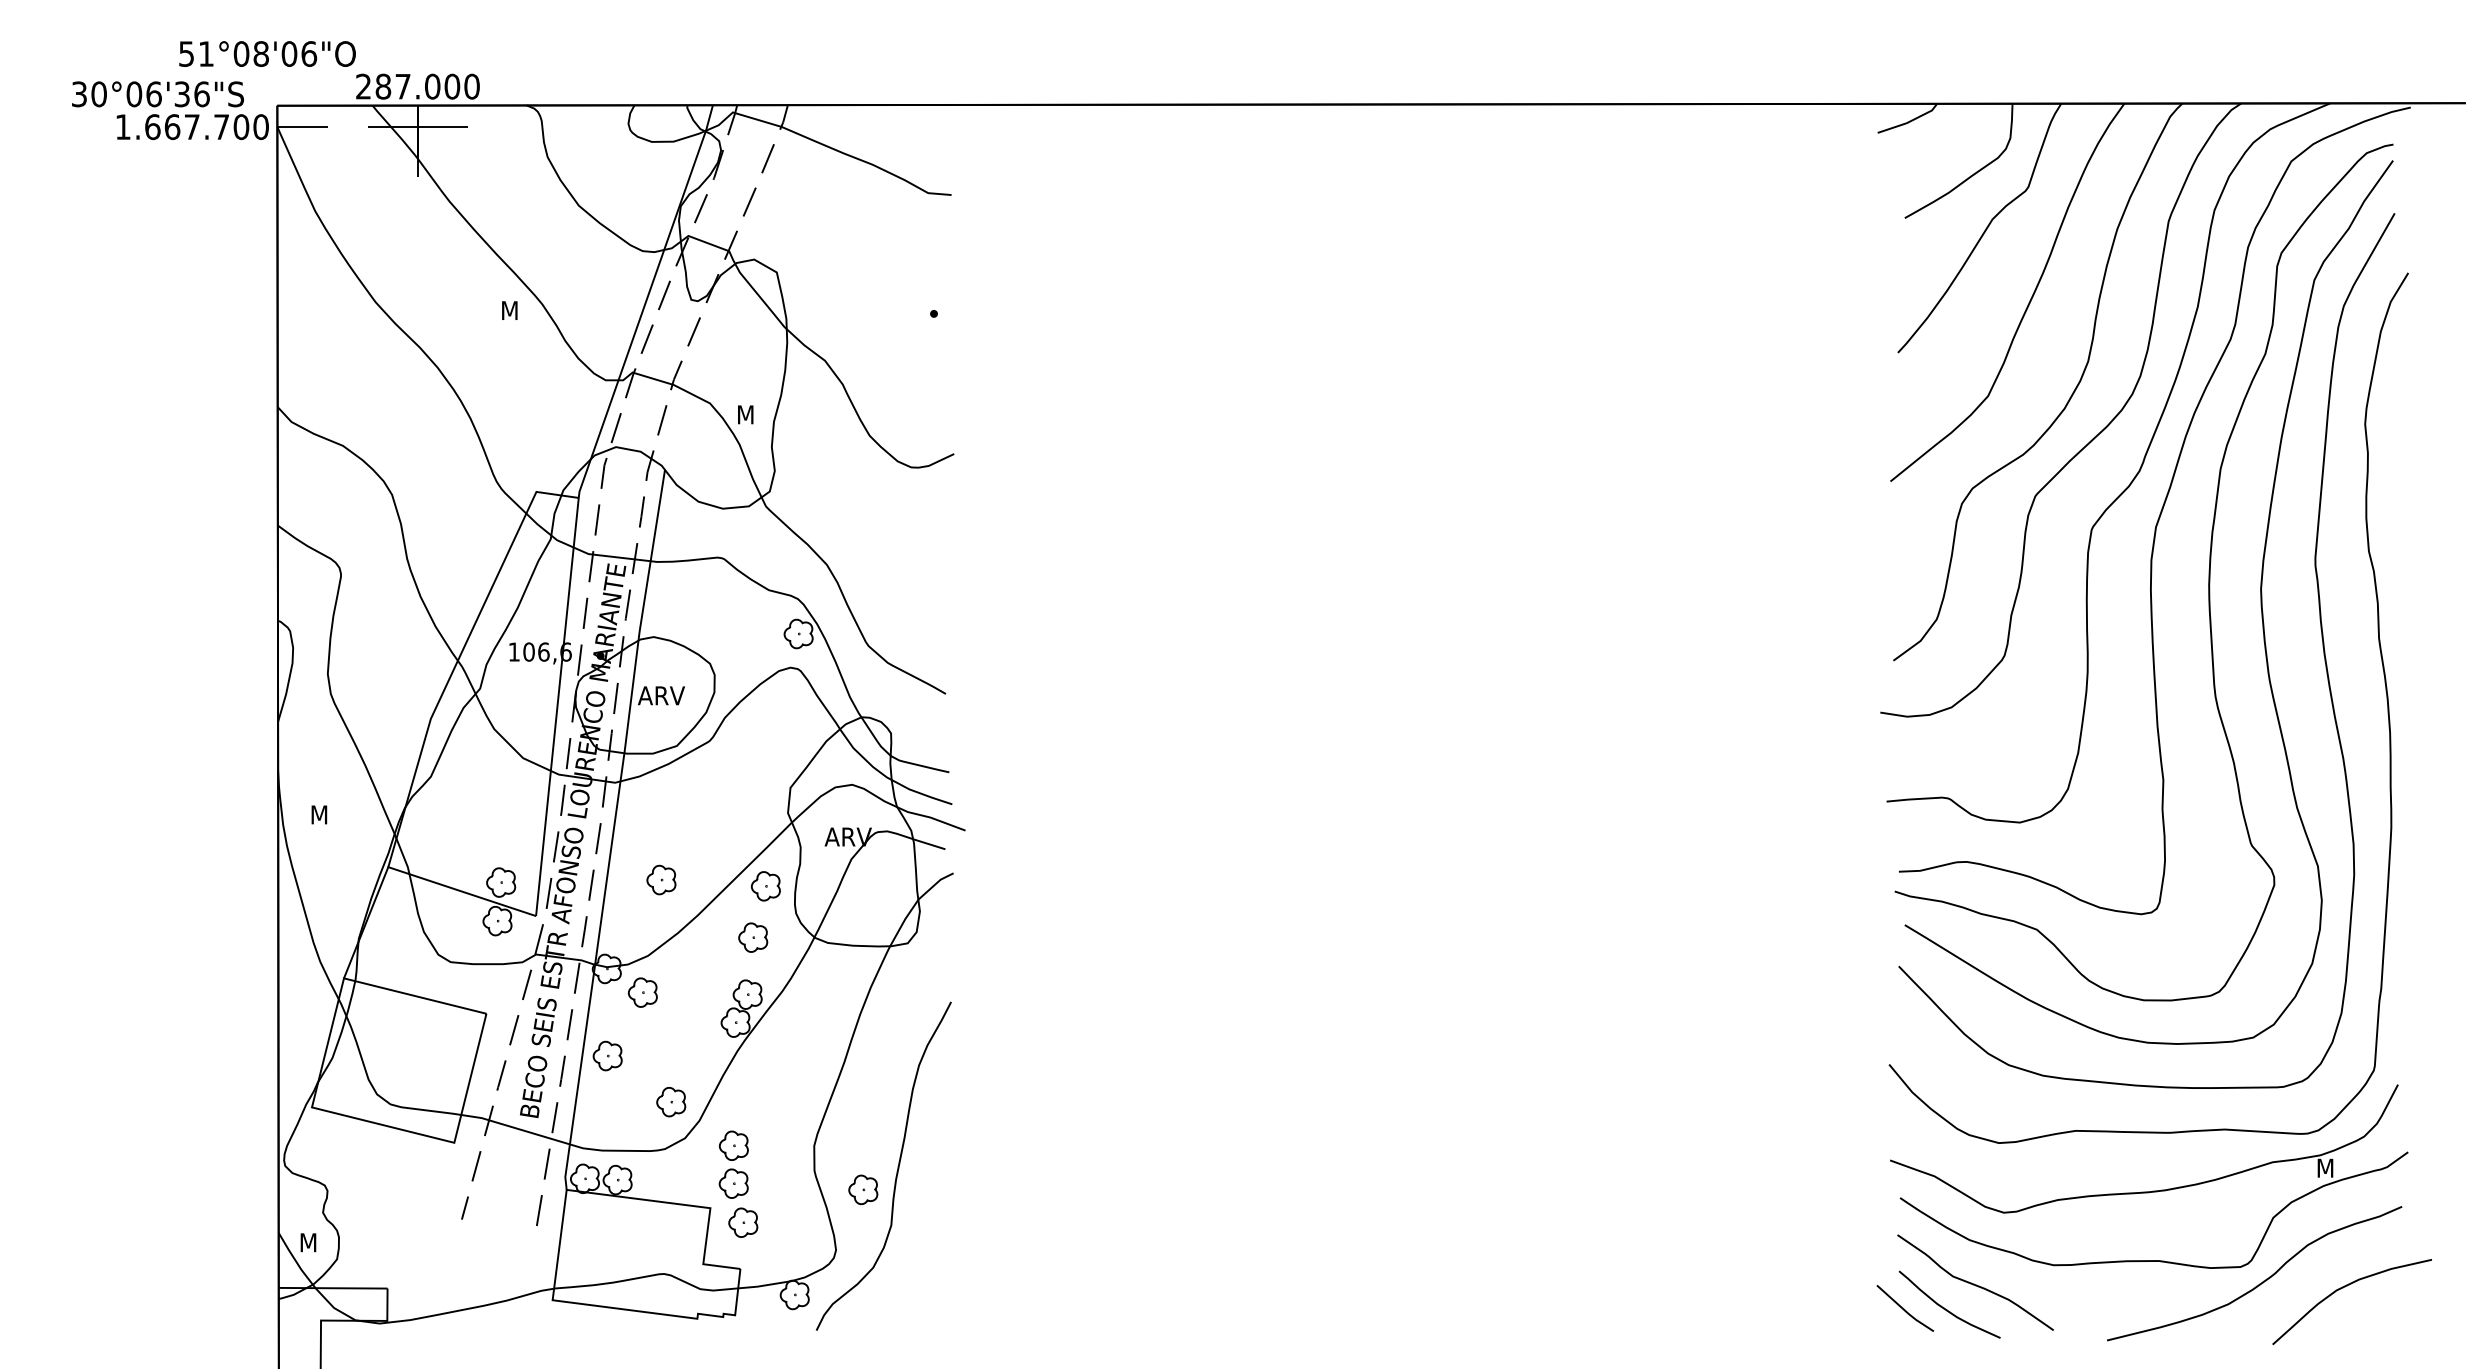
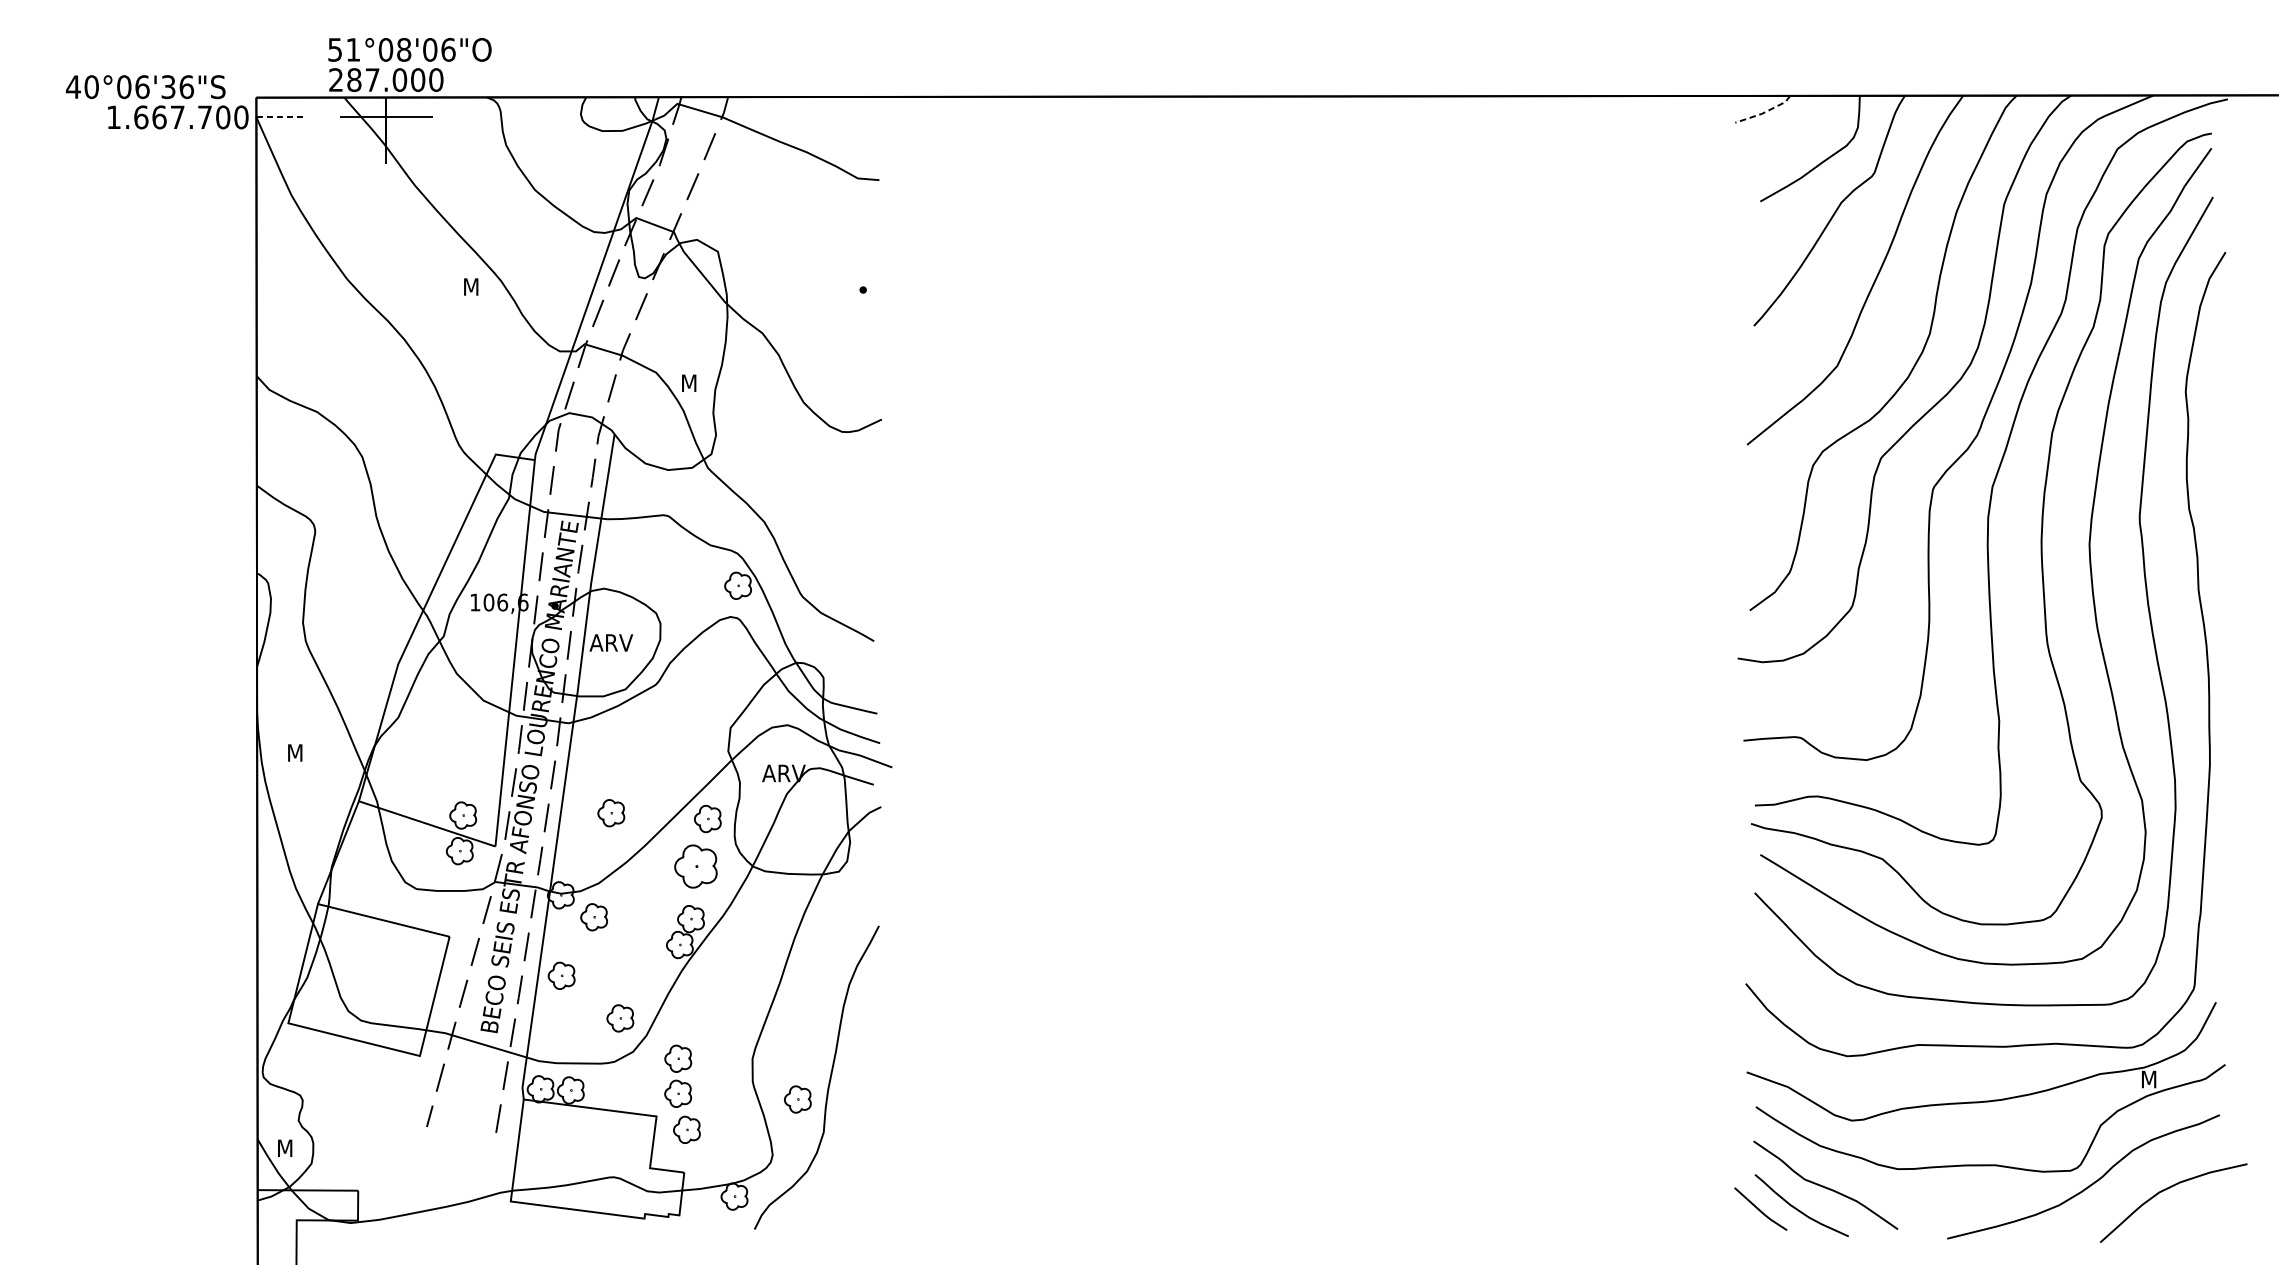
text: (267, 53) -> (409, 49), moved
text: (79, 94) -> (73, 87), 30°06'36"S -> 40°06'36"S
line: (1909, 121) -> (1764, 112), solid -> dashed
line: (302, 127) -> (279, 117), solid -> dashed
part: (753, 937) -> (696, 866), size x1.6

